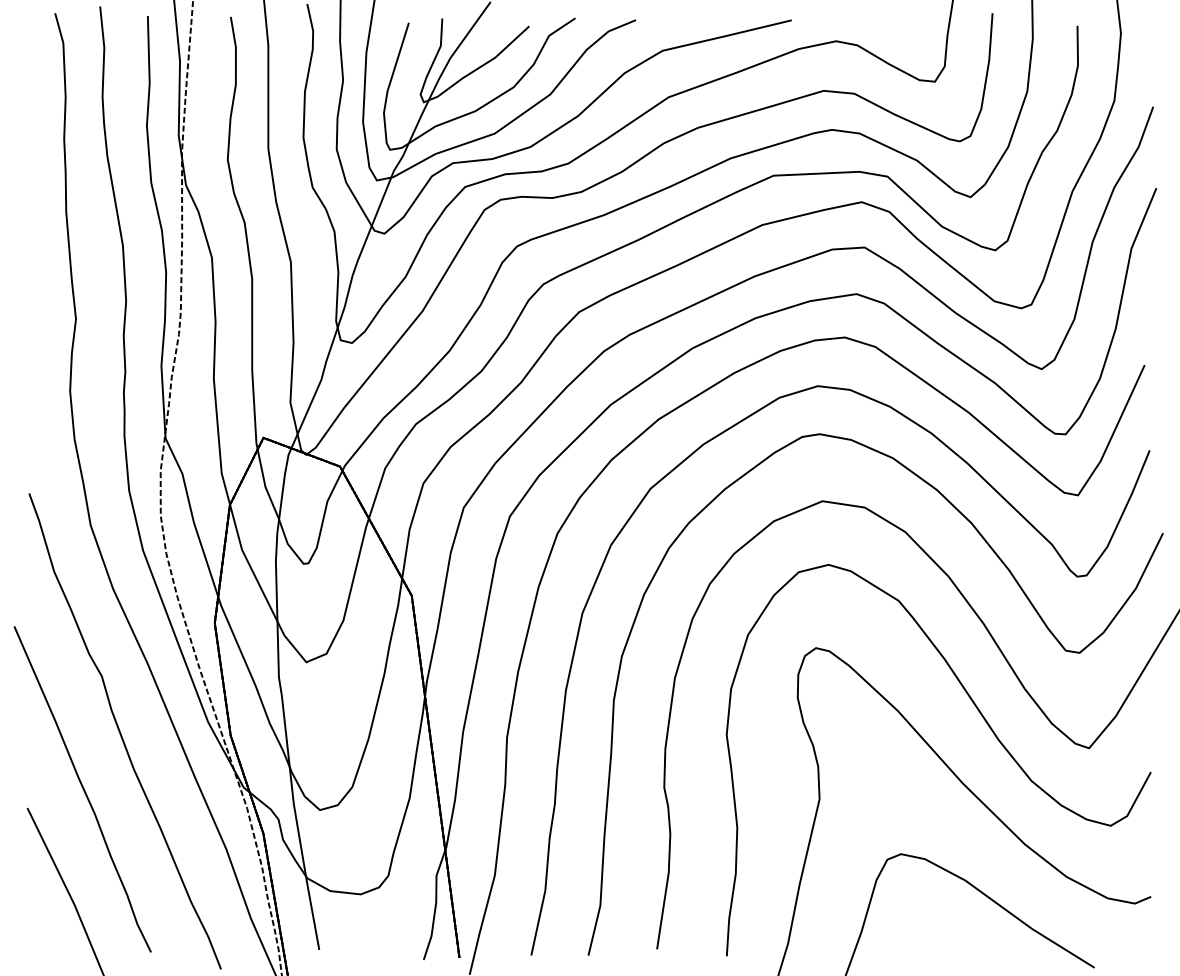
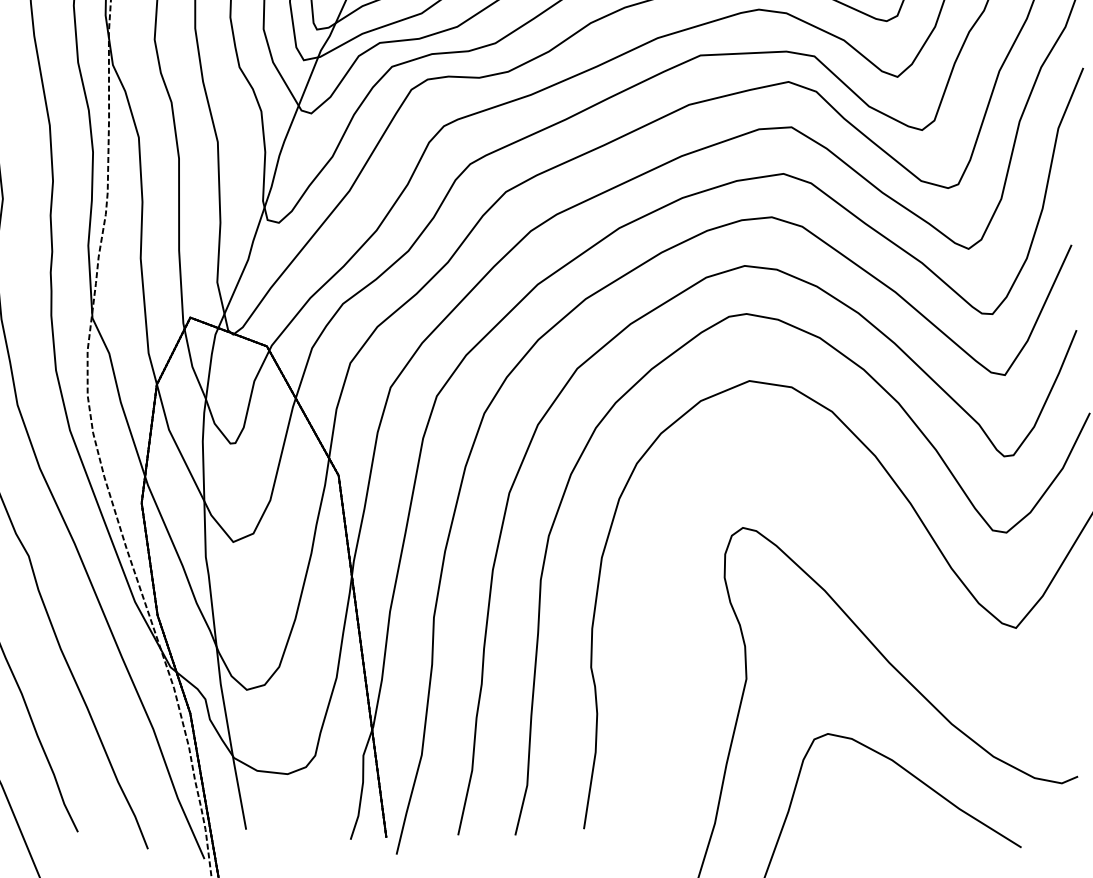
part: (989, 728) -> (916, 608), removed

